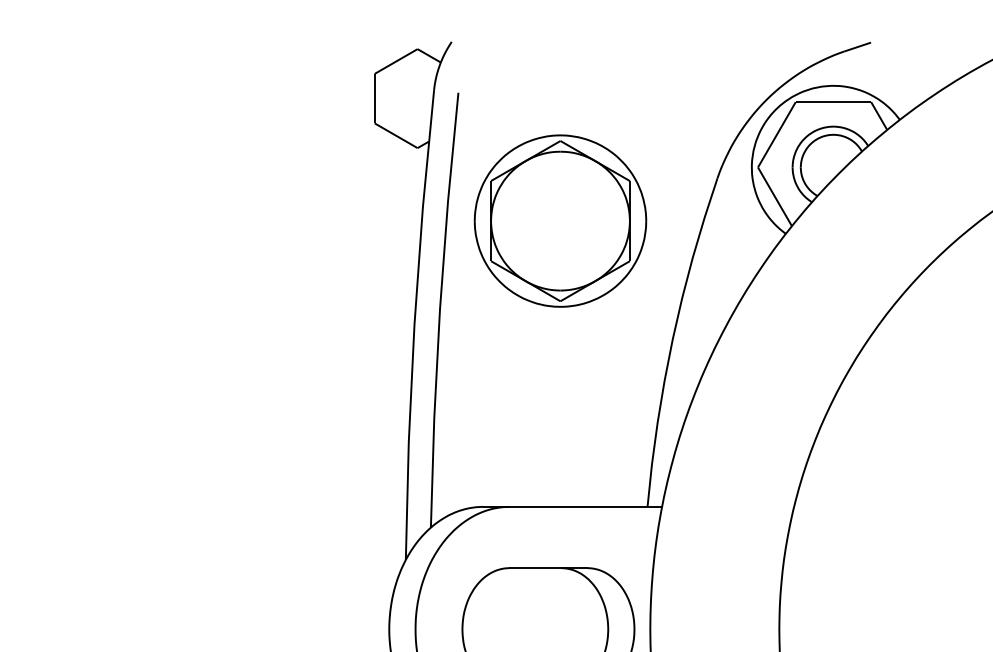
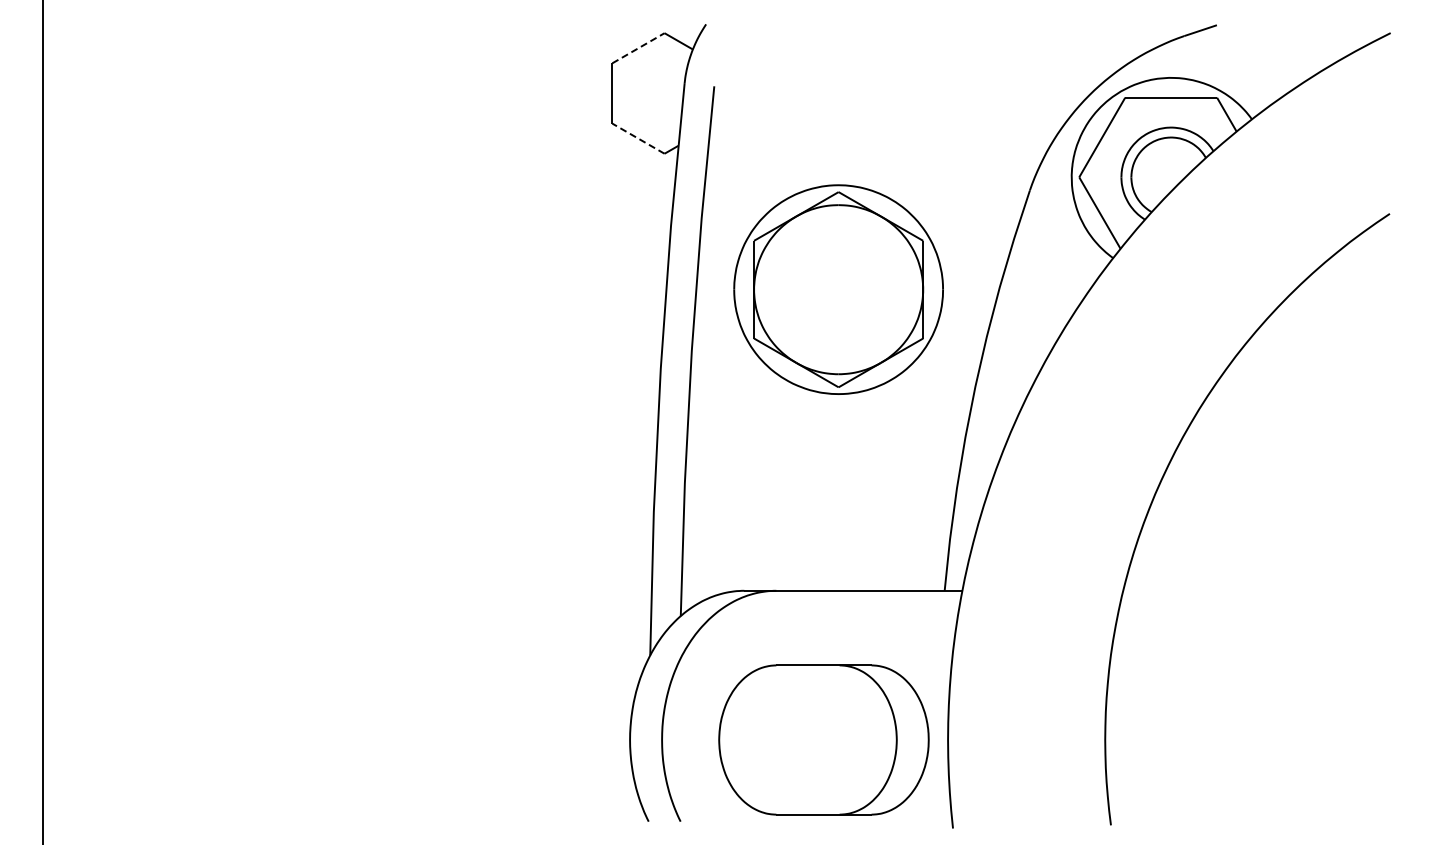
line: (396, 61) -> (638, 48), solid -> dashed
line: (396, 135) -> (638, 138), solid -> dashed
part: (560, 220) -> (838, 289), moved

